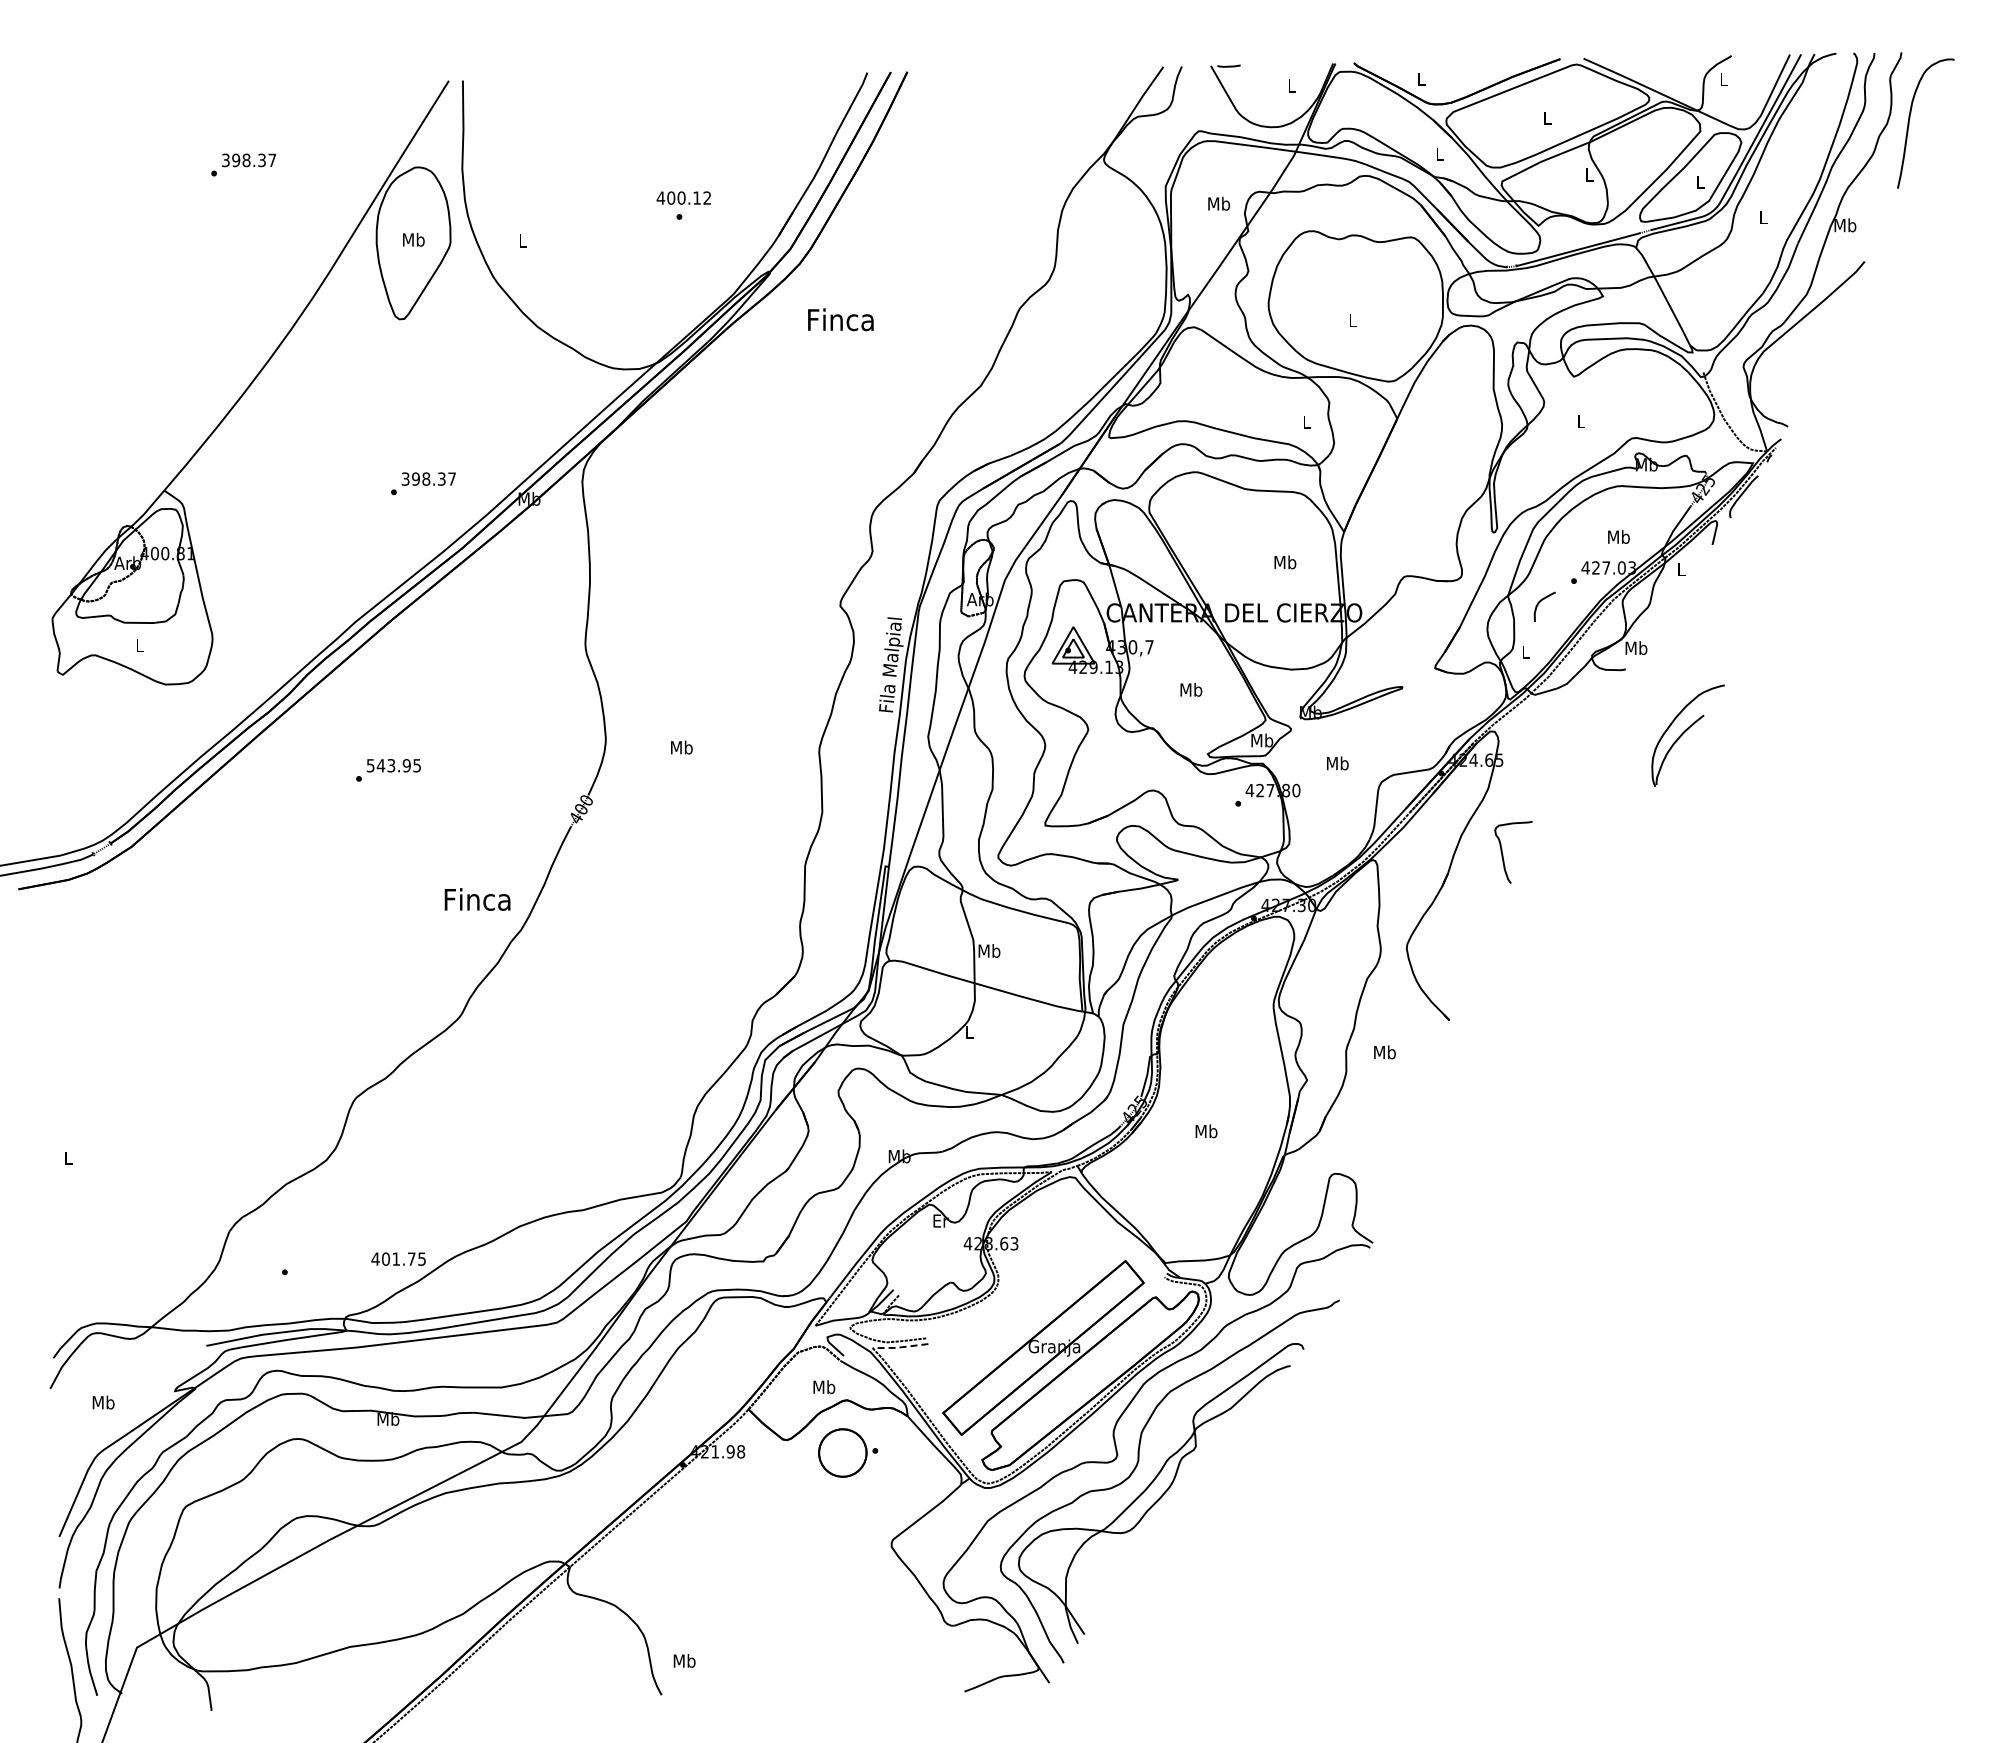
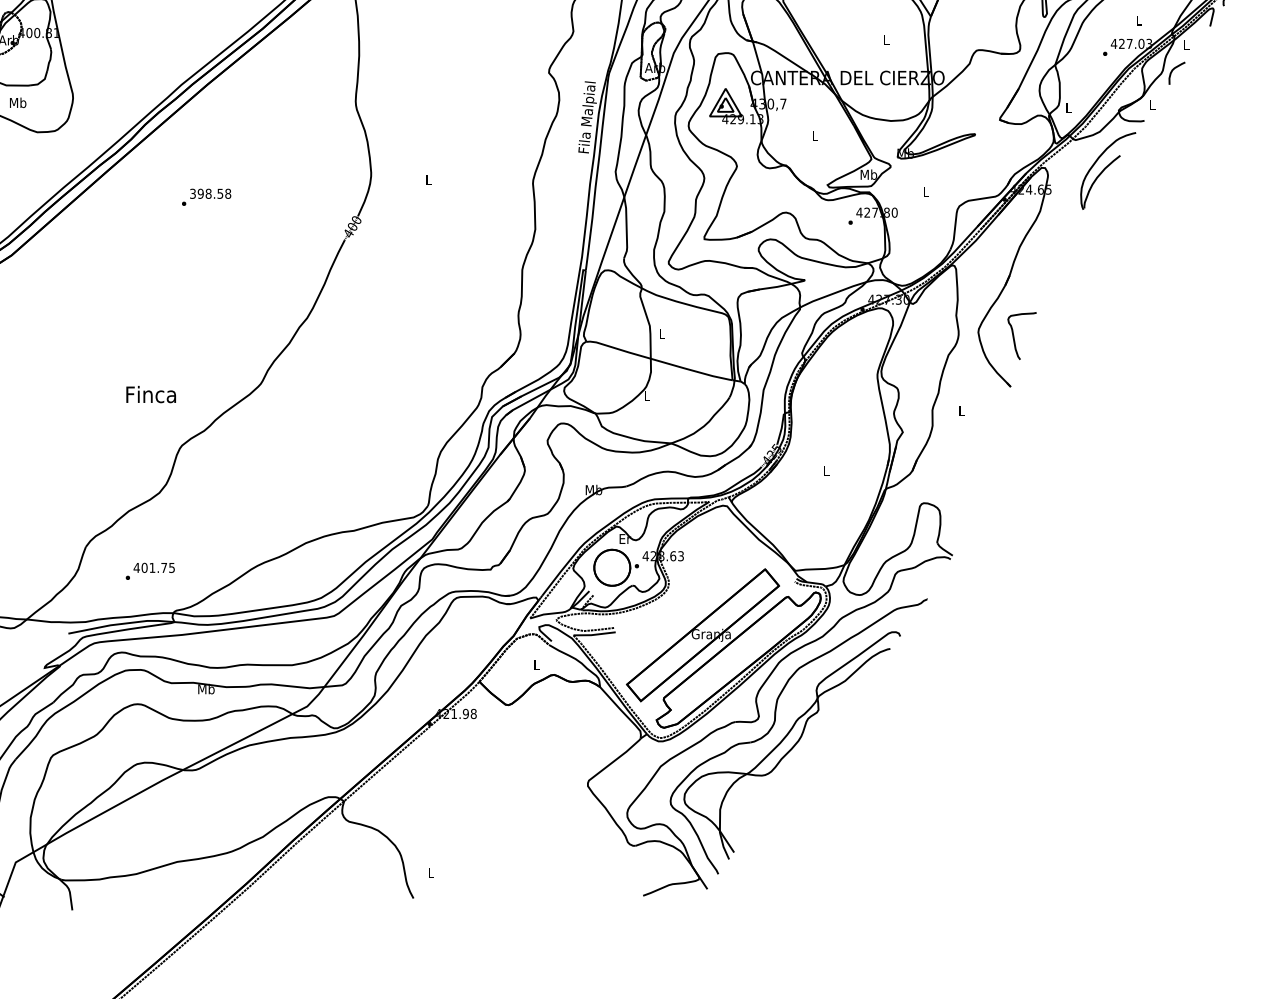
text: (1618, 536) -> (1138, 20), Mb -> L
text: (1285, 562) -> (886, 39), Mb -> L
curve: (1540, 602) -> (1173, 70), moved
text: (139, 645) -> (17, 102), L -> Mb
text: (1636, 647) -> (1152, 104), Mb -> L
text: (1191, 689) -> (815, 136), Mb -> L
part: (1687, 735) -> (1107, 170), moved
text: (681, 747) -> (428, 180), Mb -> L
text: (1337, 763) -> (925, 192), Mb -> L
text: (394, 765) -> (211, 193), 543.95 -> 398.58
curve: (1503, 854) -> (1014, 337), moved
text: (477, 899) -> (151, 394), moved
text: (989, 950) -> (662, 333), Mb -> L
text: (1384, 1052) -> (961, 411), Mb -> L
text: (1206, 1131) -> (826, 471), Mb -> L
text: (398, 1258) -> (154, 567), moved
line: (900, 1347) -> (594, 634), dashed -> solid
text: (824, 1387) -> (536, 665), Mb -> L
part: (848, 1452) -> (616, 567), moved
text: (684, 1660) -> (430, 872), Mb -> L

